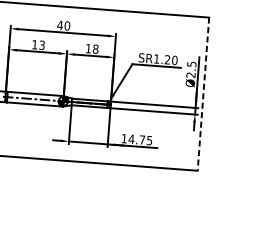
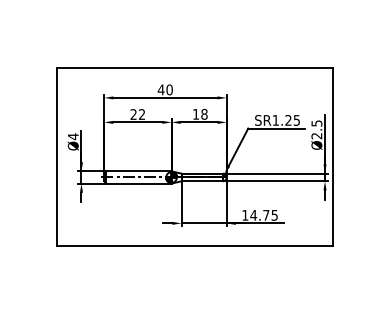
text: (38, 45) -> (137, 114), 13 -> 22
text: (174, 60) -> (296, 120), SR1.20 -> SR1.25
line: (203, 94) -> (332, 157), dashed -> solid

